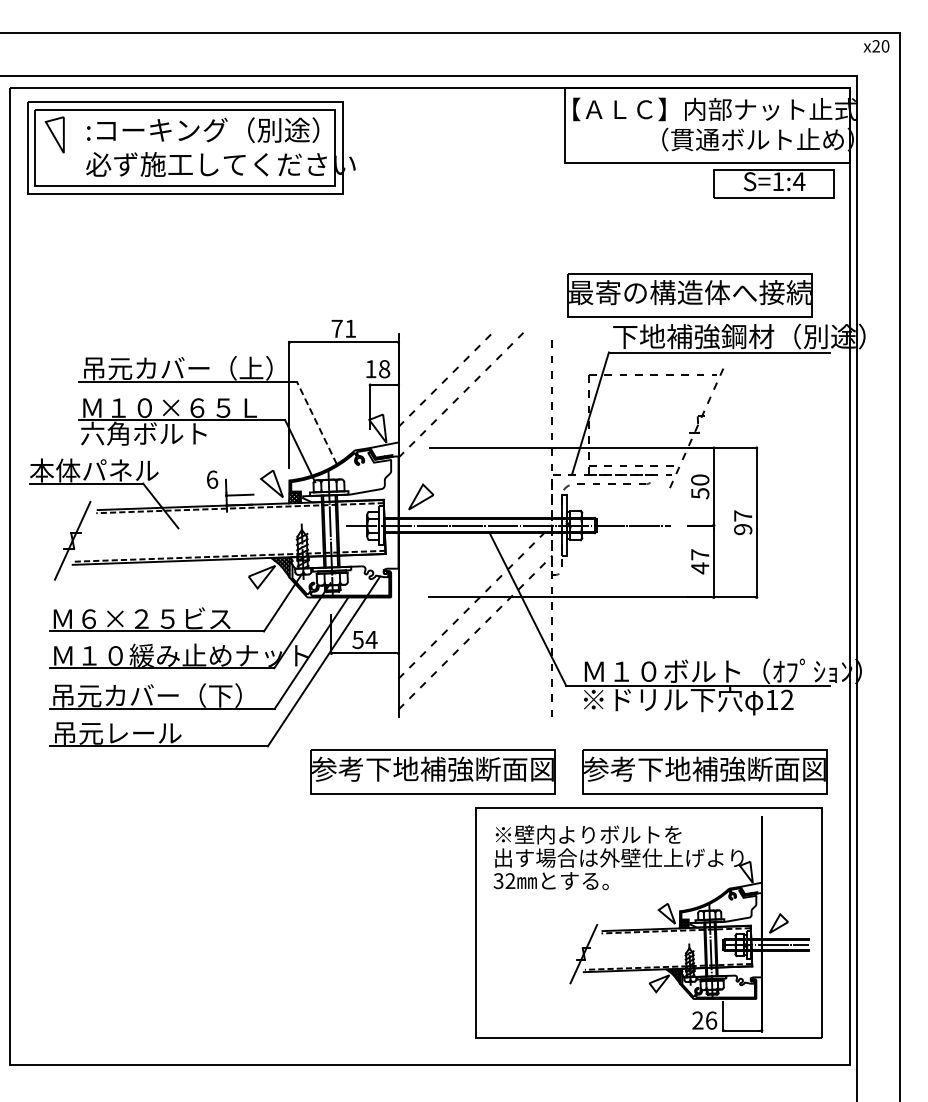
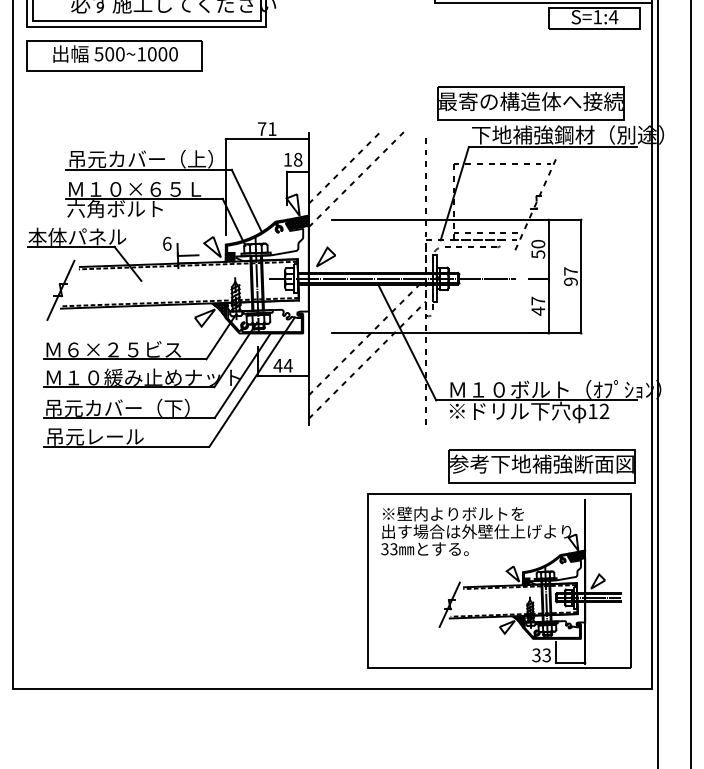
part: (143, 232) -> (114, 55), added
line: (316, 422) -> (246, 200), dashed -> solid
hatch: (384, 449) -> (298, 220), added
text: (358, 640) -> (278, 366), 54 -> 44
part: (432, 771) -> (334, 465), removed
text: (510, 881) -> (393, 549), 32 -> 33
hatch: (750, 888) -> (576, 554), added
text: (704, 1020) -> (541, 655), 26 -> 33

